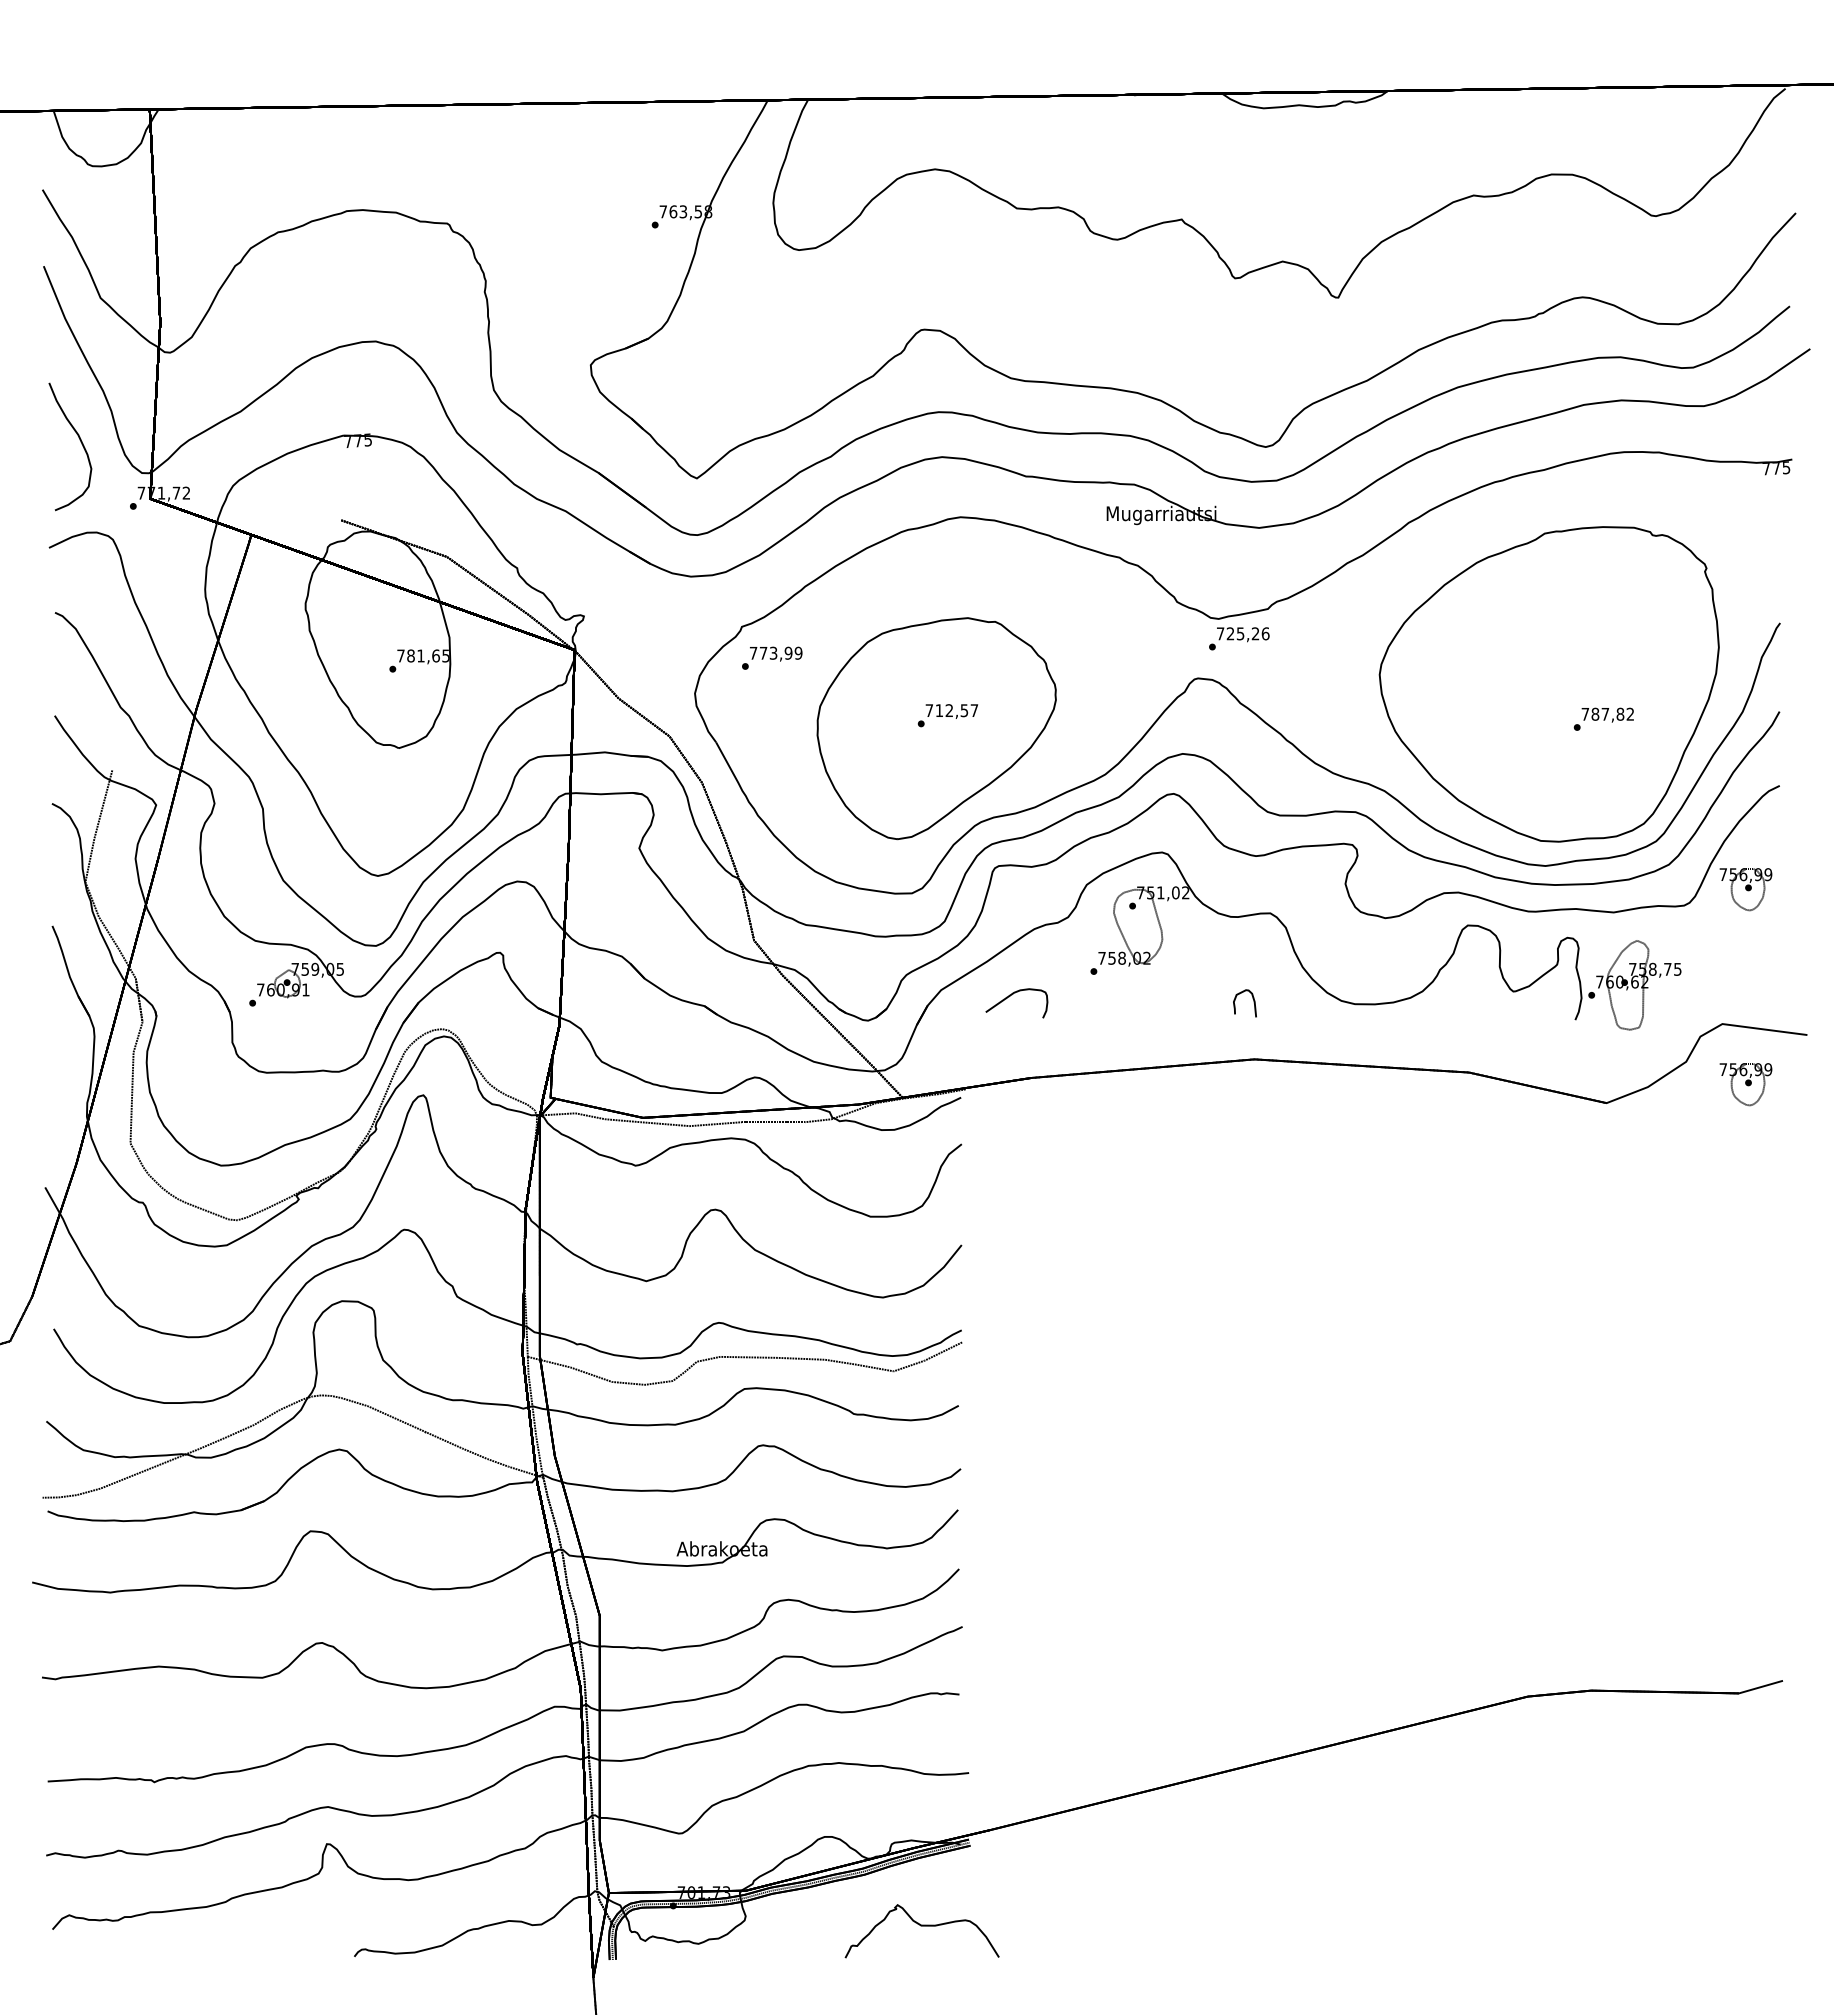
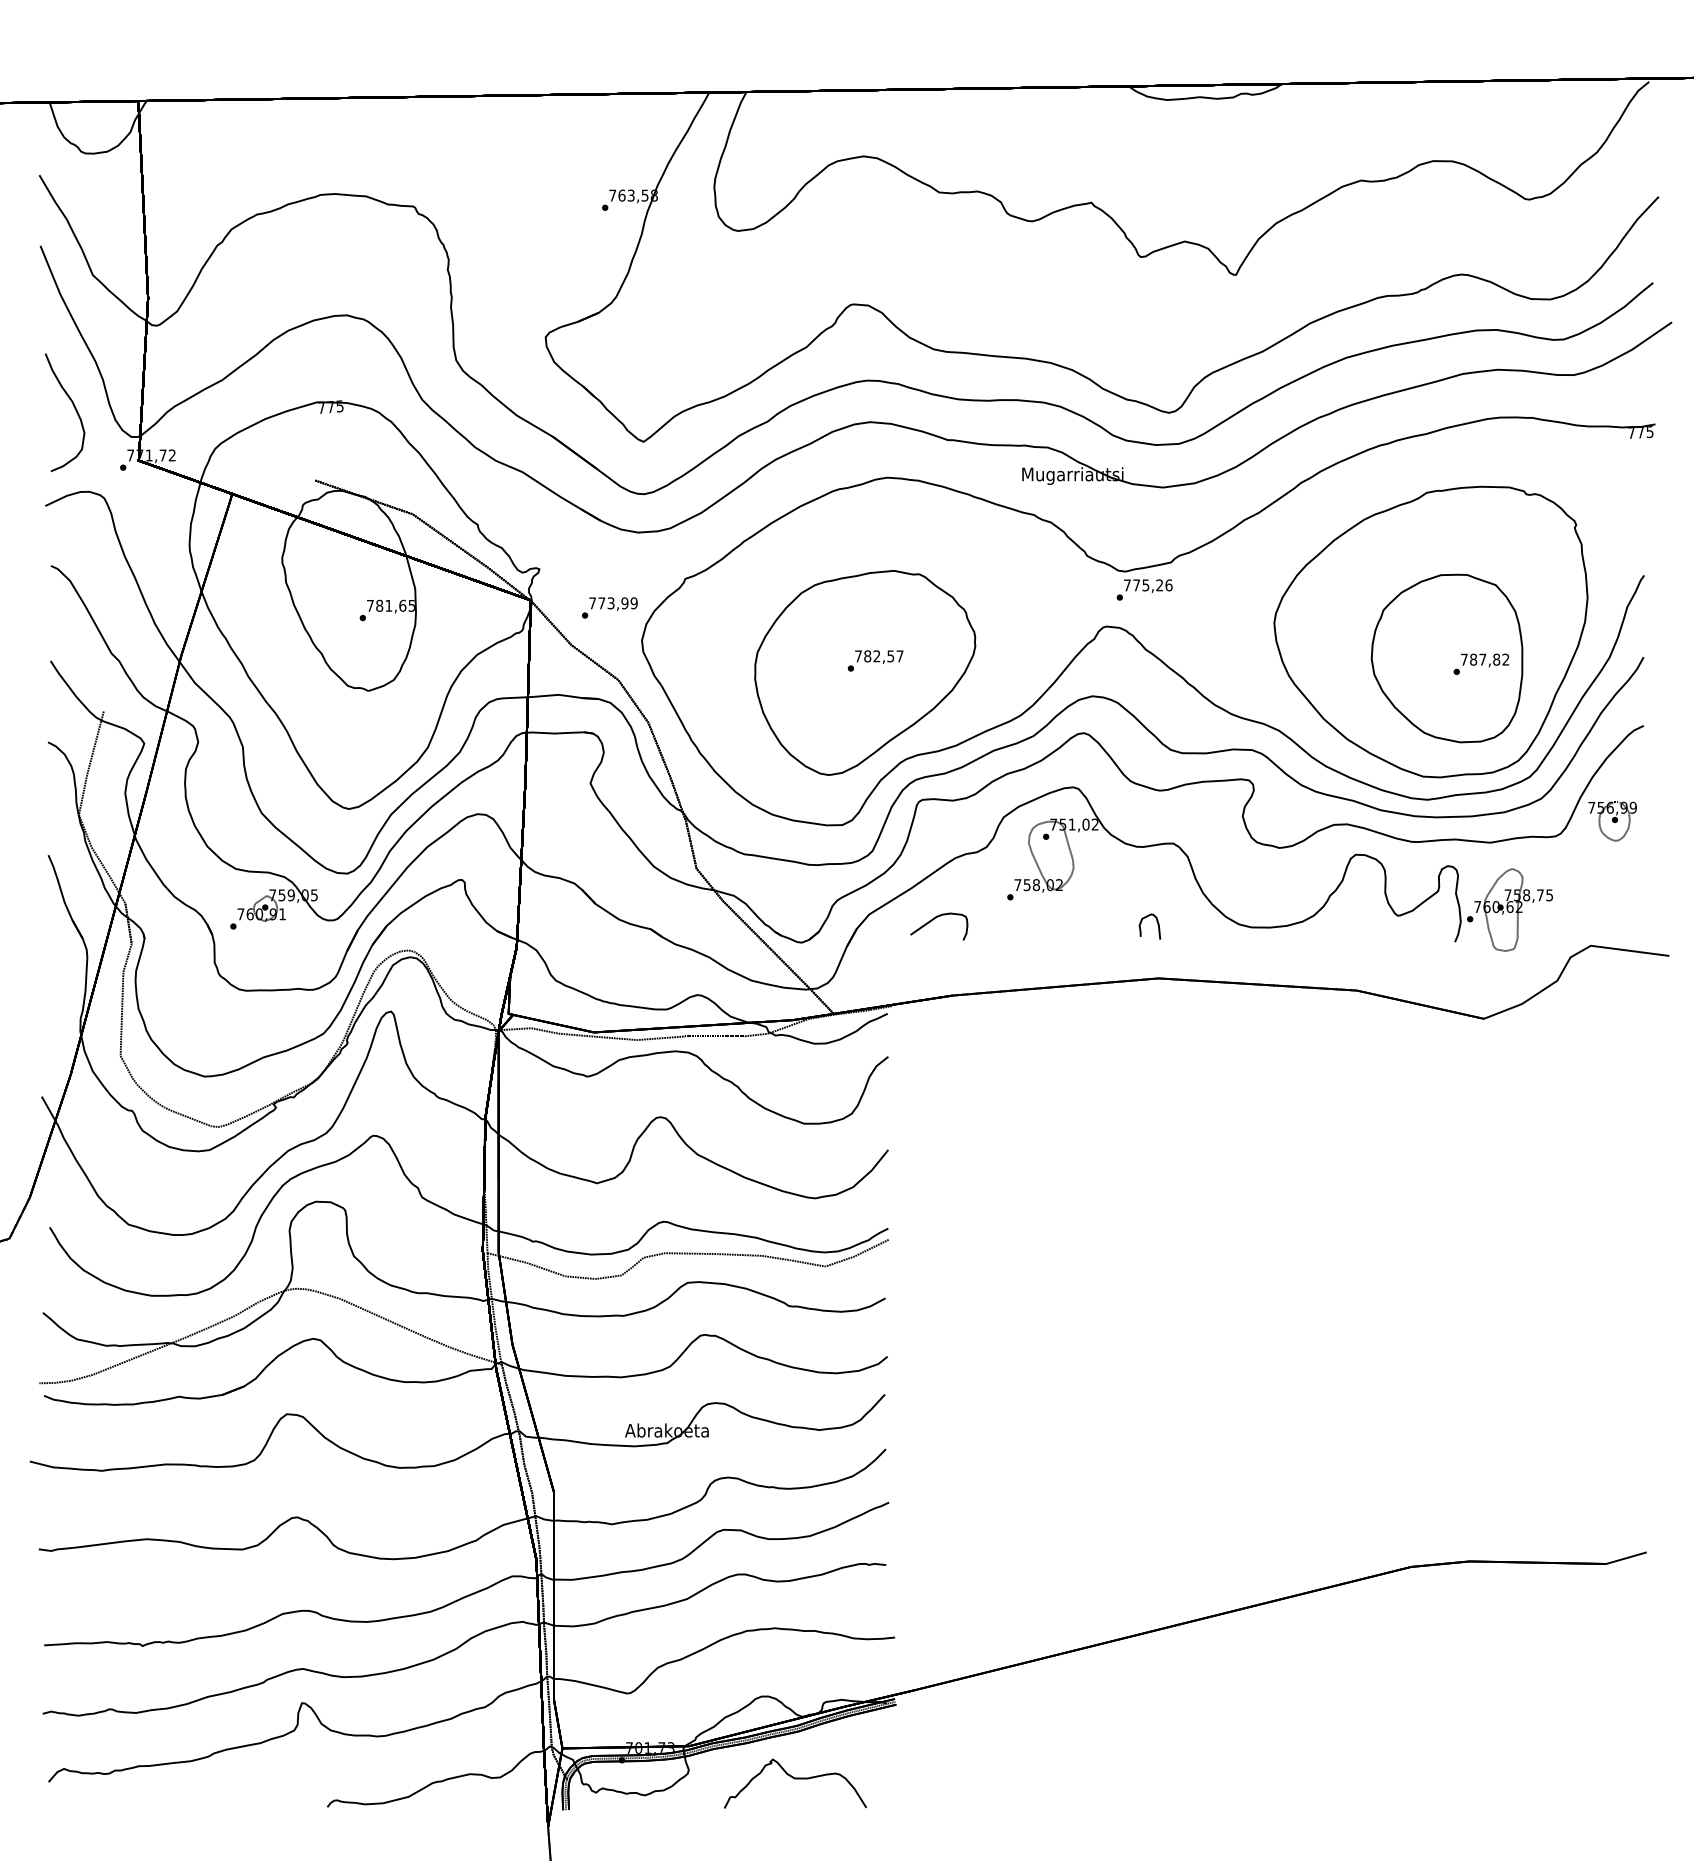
text: (1230, 633) -> (1136, 585), 725,26 -> 775,26
text: (772, 657) -> (610, 607), moved
text: (939, 710) -> (867, 656), 712,57 -> 782,57
part: (1566, 712) -> (1446, 658), added
part: (1745, 1084) -> (1612, 1001), removed
curve: (921, 1926) -> (794, 1779), moved

